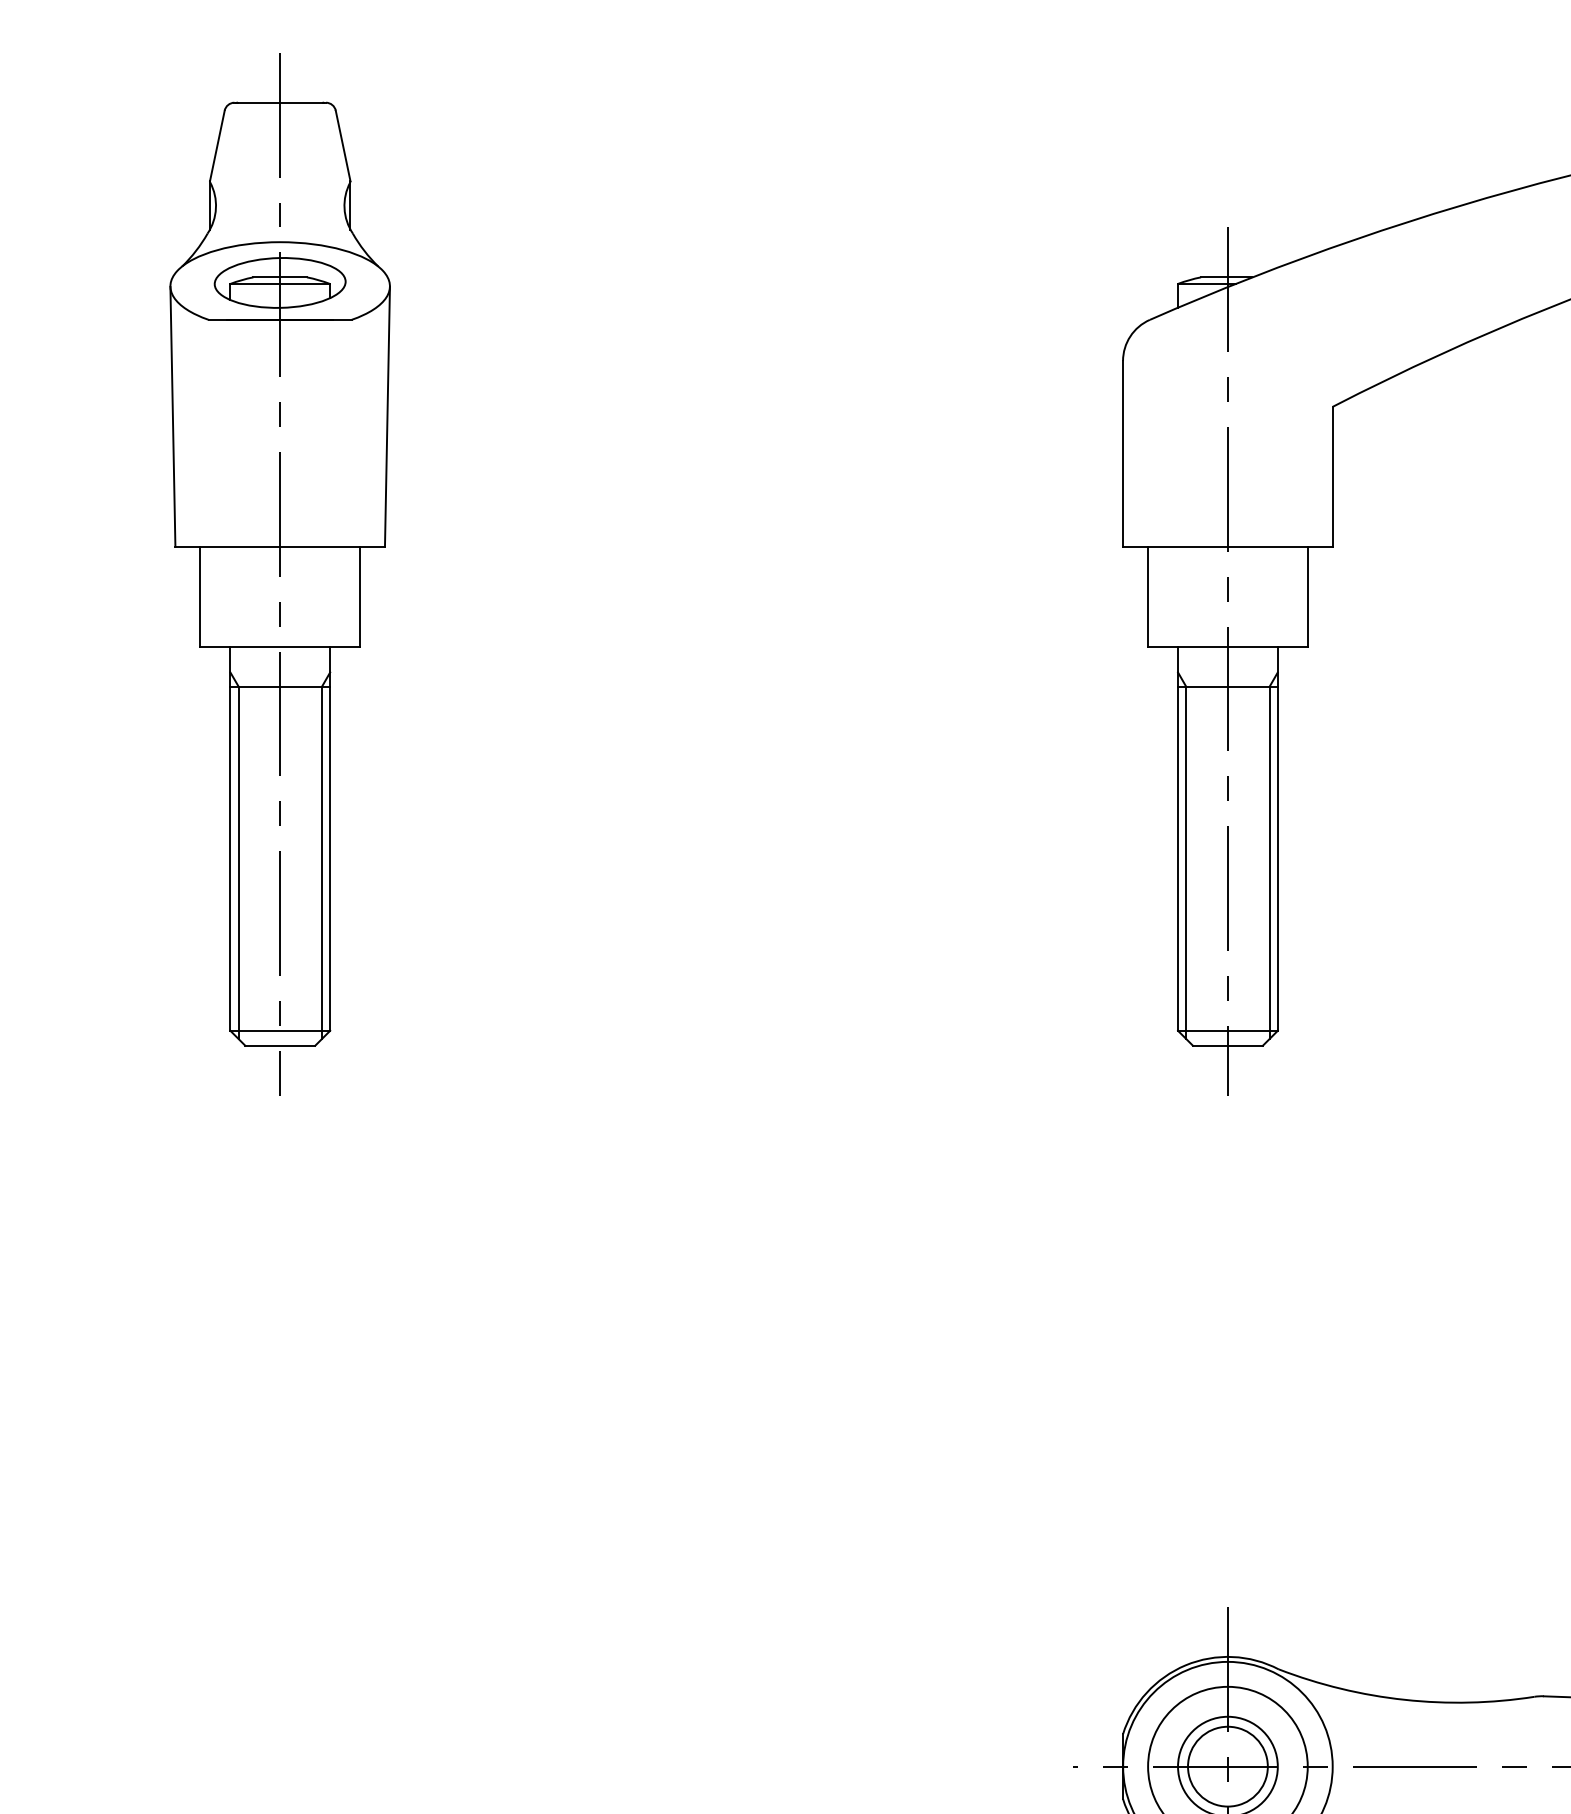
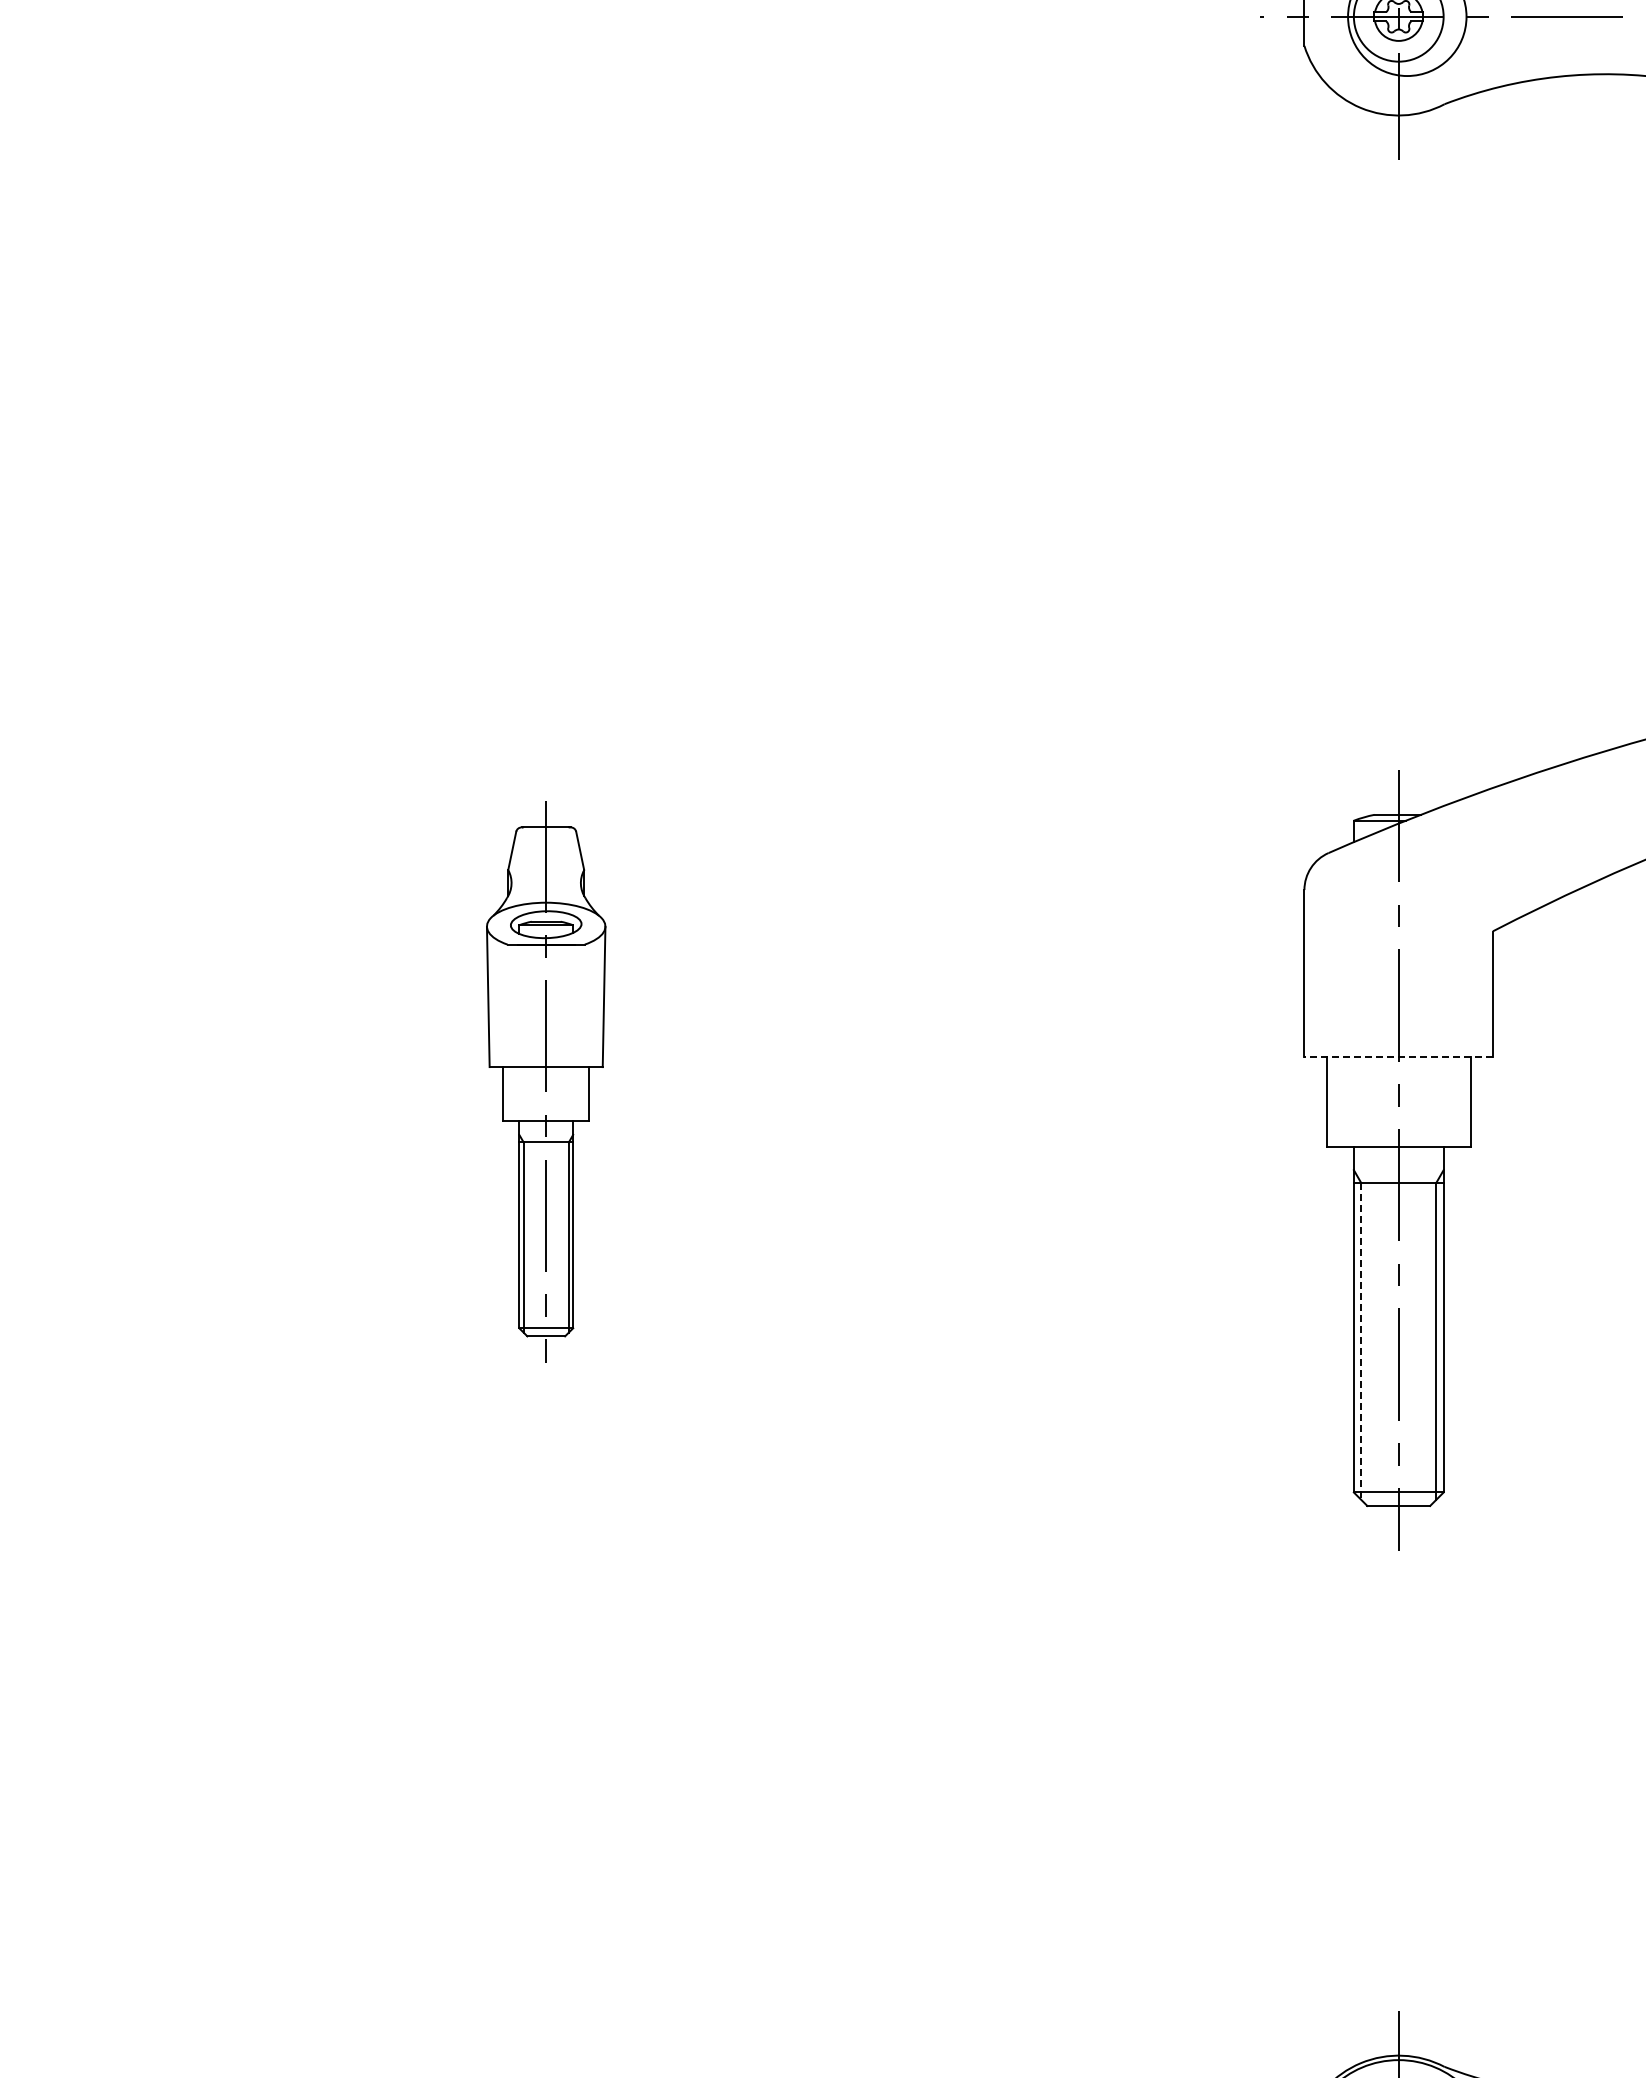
line: (1227, 547) -> (1398, 1057), solid -> dashed
part: (279, 573) -> (545, 1081), size x0.6
line: (1186, 862) -> (1361, 1341), solid -> dashed

